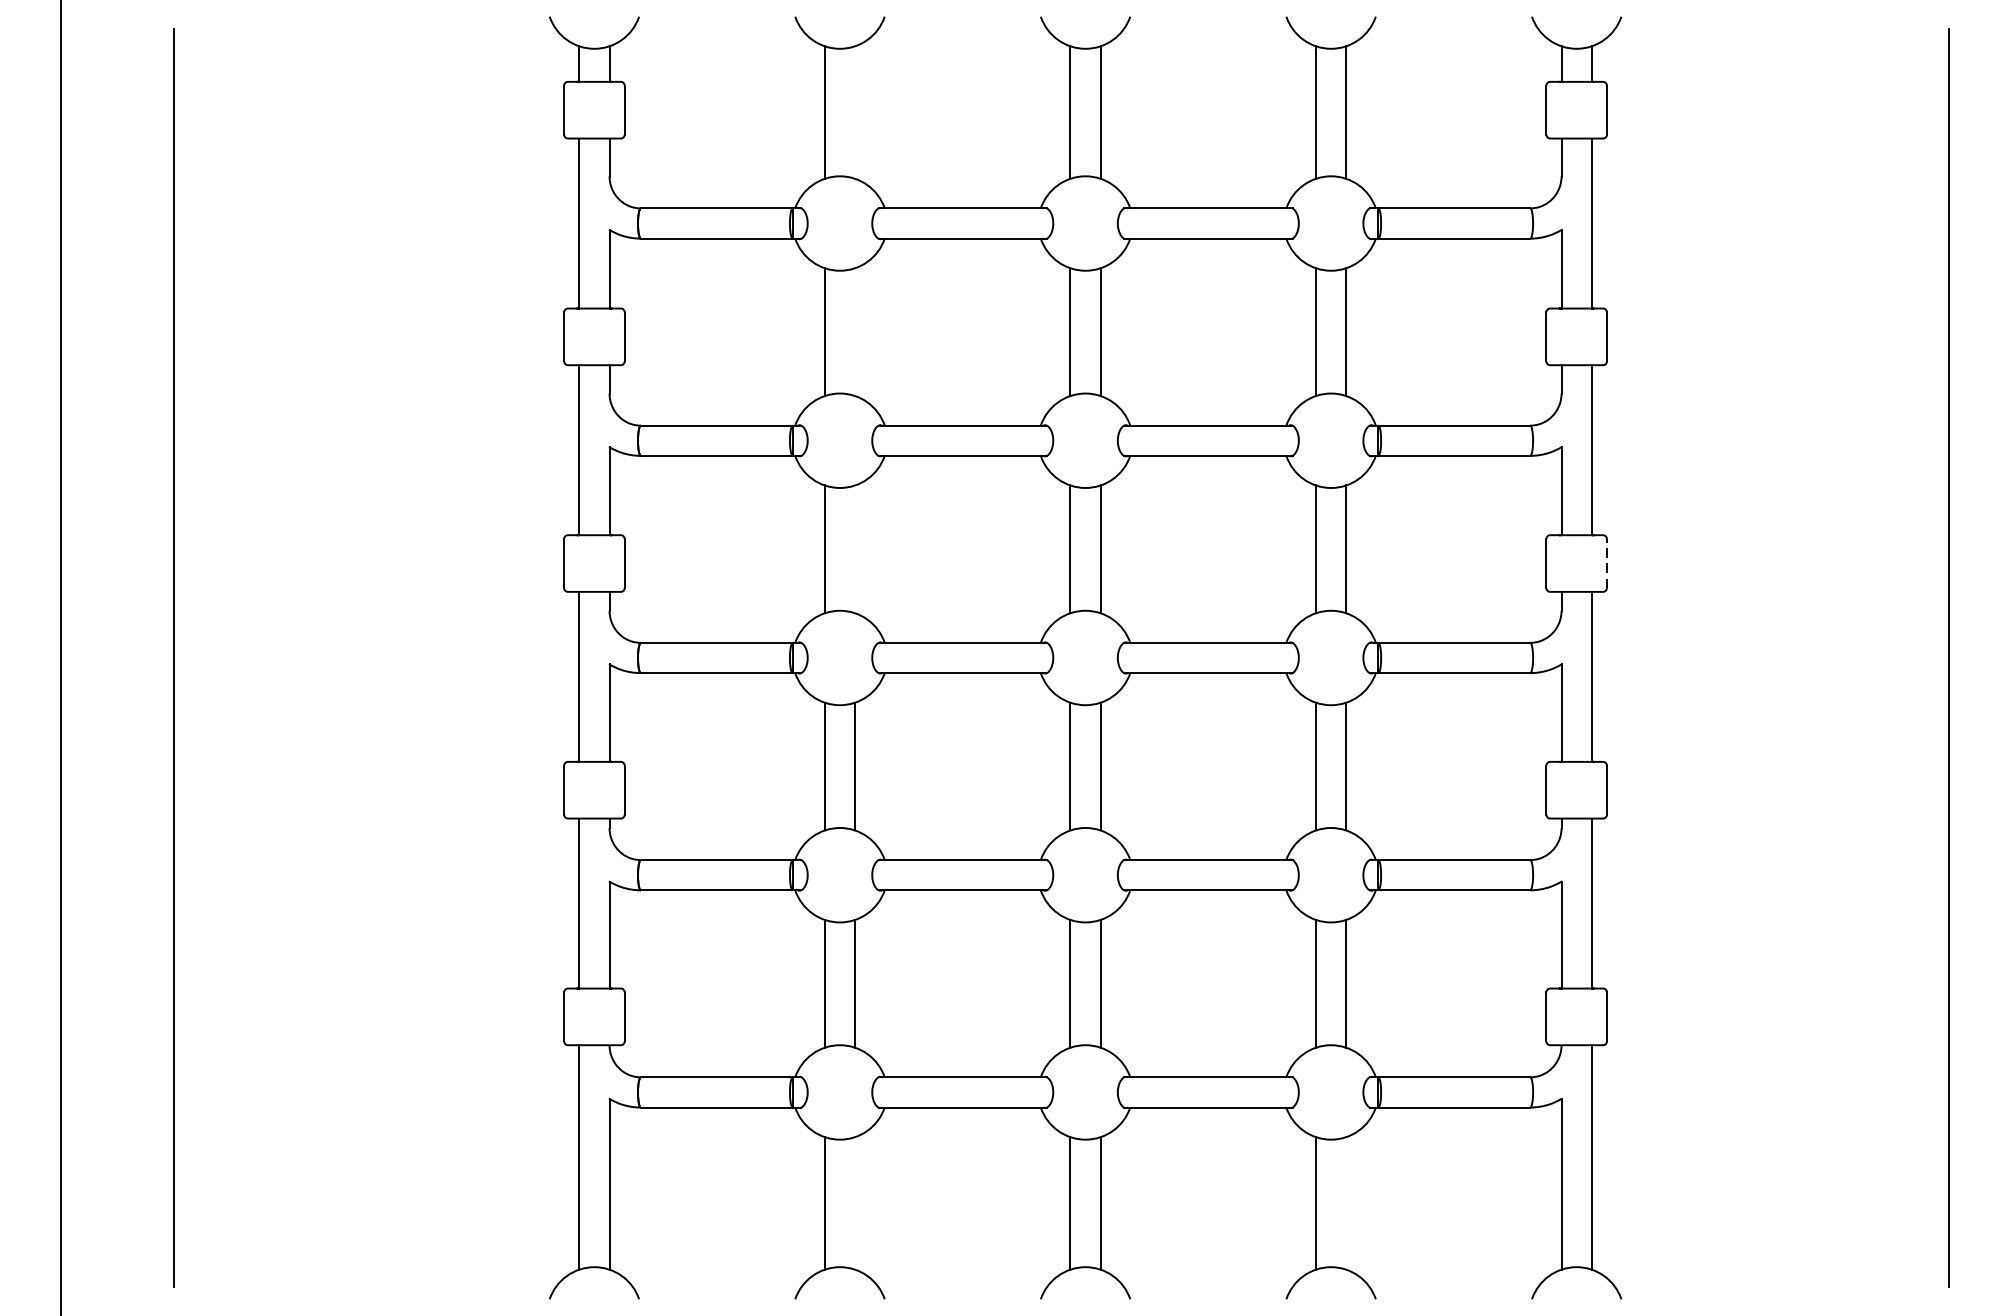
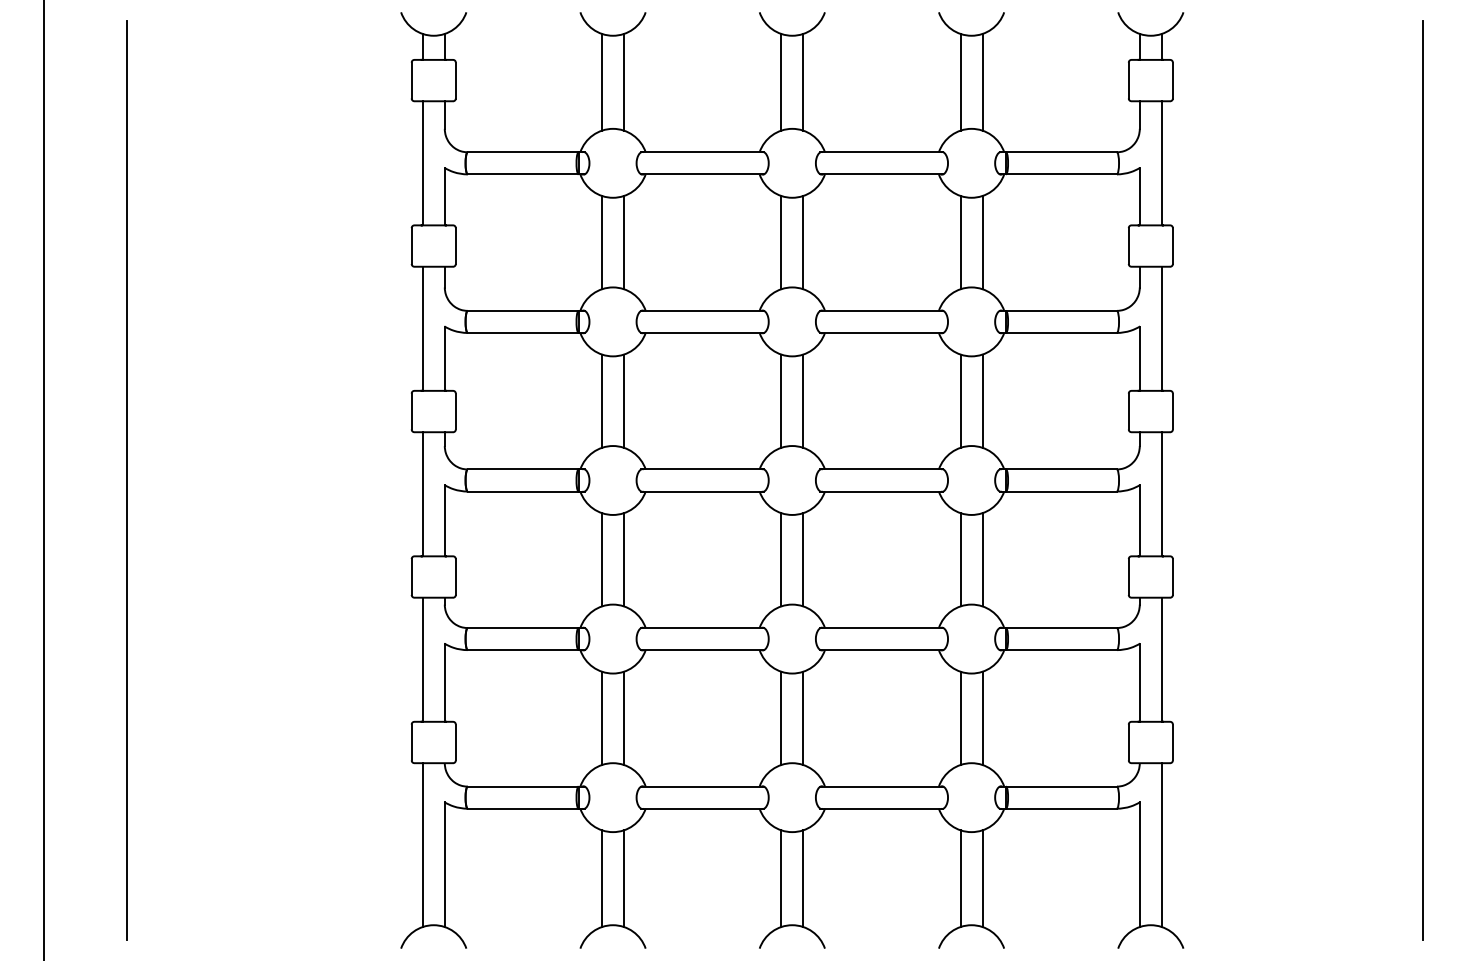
line: (855, 111) -> (624, 81), added
line: (855, 331) -> (624, 242), added
line: (855, 548) -> (624, 400), added
line: (1606, 563) -> (1172, 411), dashed -> solid
line: (855, 1203) -> (624, 878), added
line: (1346, 1203) -> (982, 878), added

